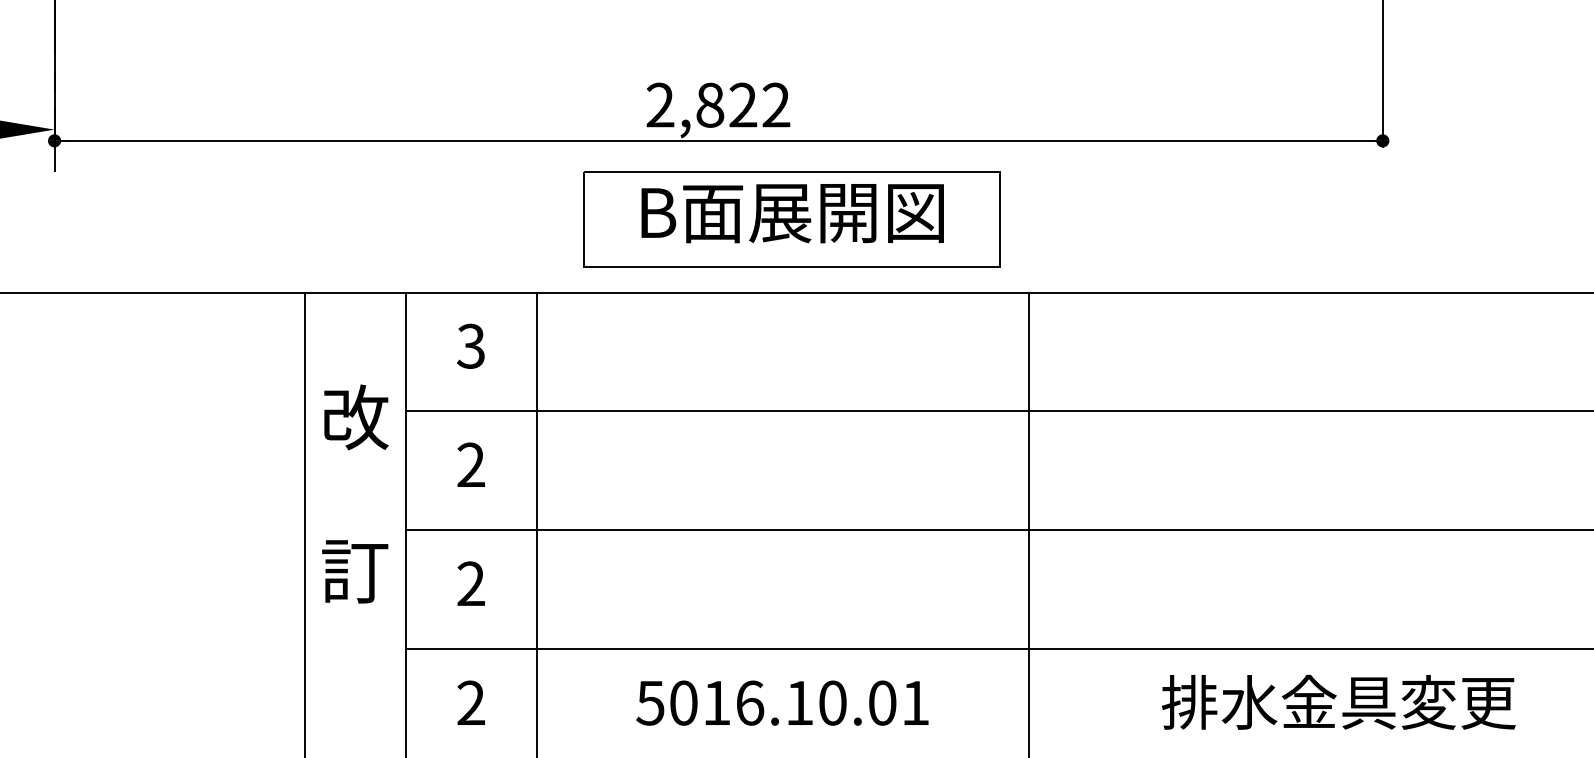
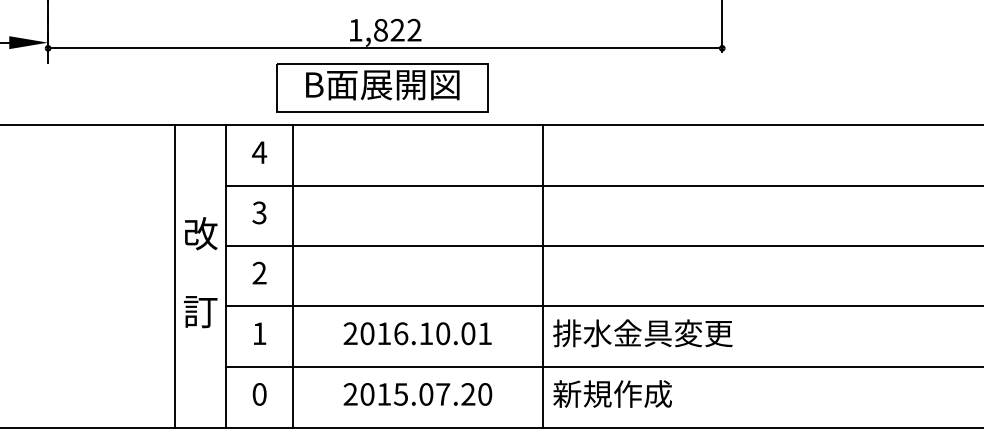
text: (660, 103) -> (355, 29), 2,822 -> 1,822
part: (792, 217) -> (382, 87), moved
text: (471, 346) -> (259, 152), 3 -> 4
text: (471, 466) -> (259, 213), 2 -> 3
text: (354, 493) -> (200, 272), moved
text: (471, 702) -> (259, 333), 2 -> 1
text: (650, 702) -> (350, 333), 5016.10.01 -> 2016.10.01
text: (1337, 702) -> (642, 333), moved

